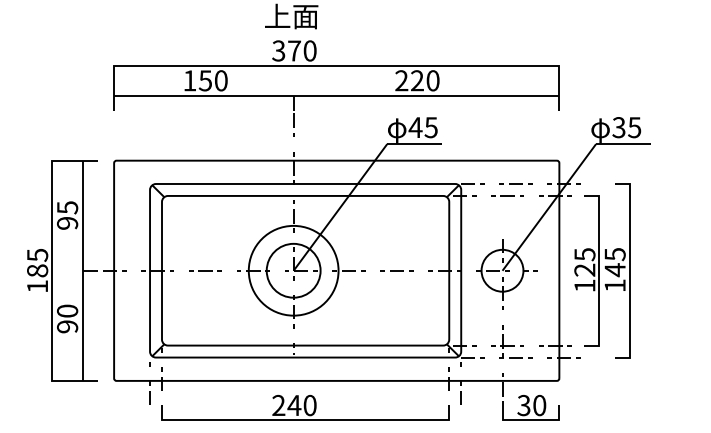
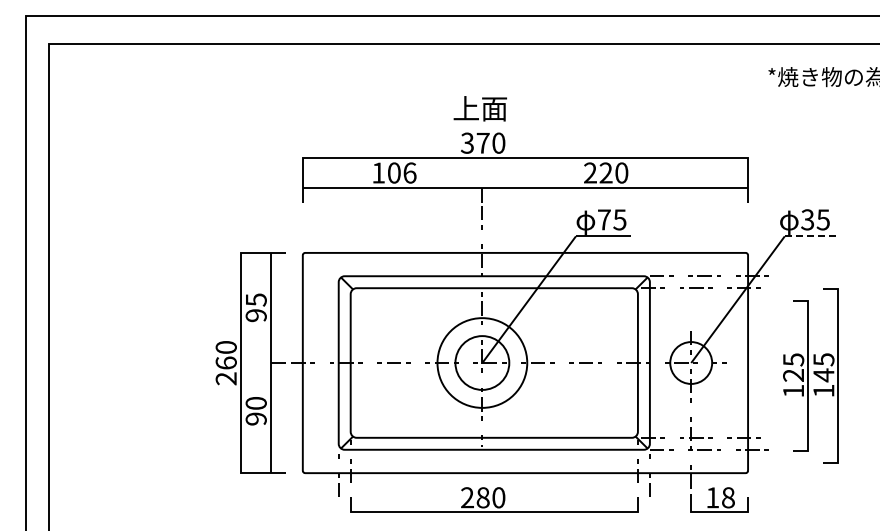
text: (212, 80) -> (401, 172), 150 -> 106
text: (415, 127) -> (604, 219), 45 -> 75
line: (623, 144) -> (812, 236), solid -> dashed
part: (601, 270) -> (810, 375), moved
text: (36, 271) -> (225, 363), 185 -> 260
text: (294, 405) -> (483, 497), 240 -> 280
text: (531, 405) -> (720, 497), 30 -> 18

